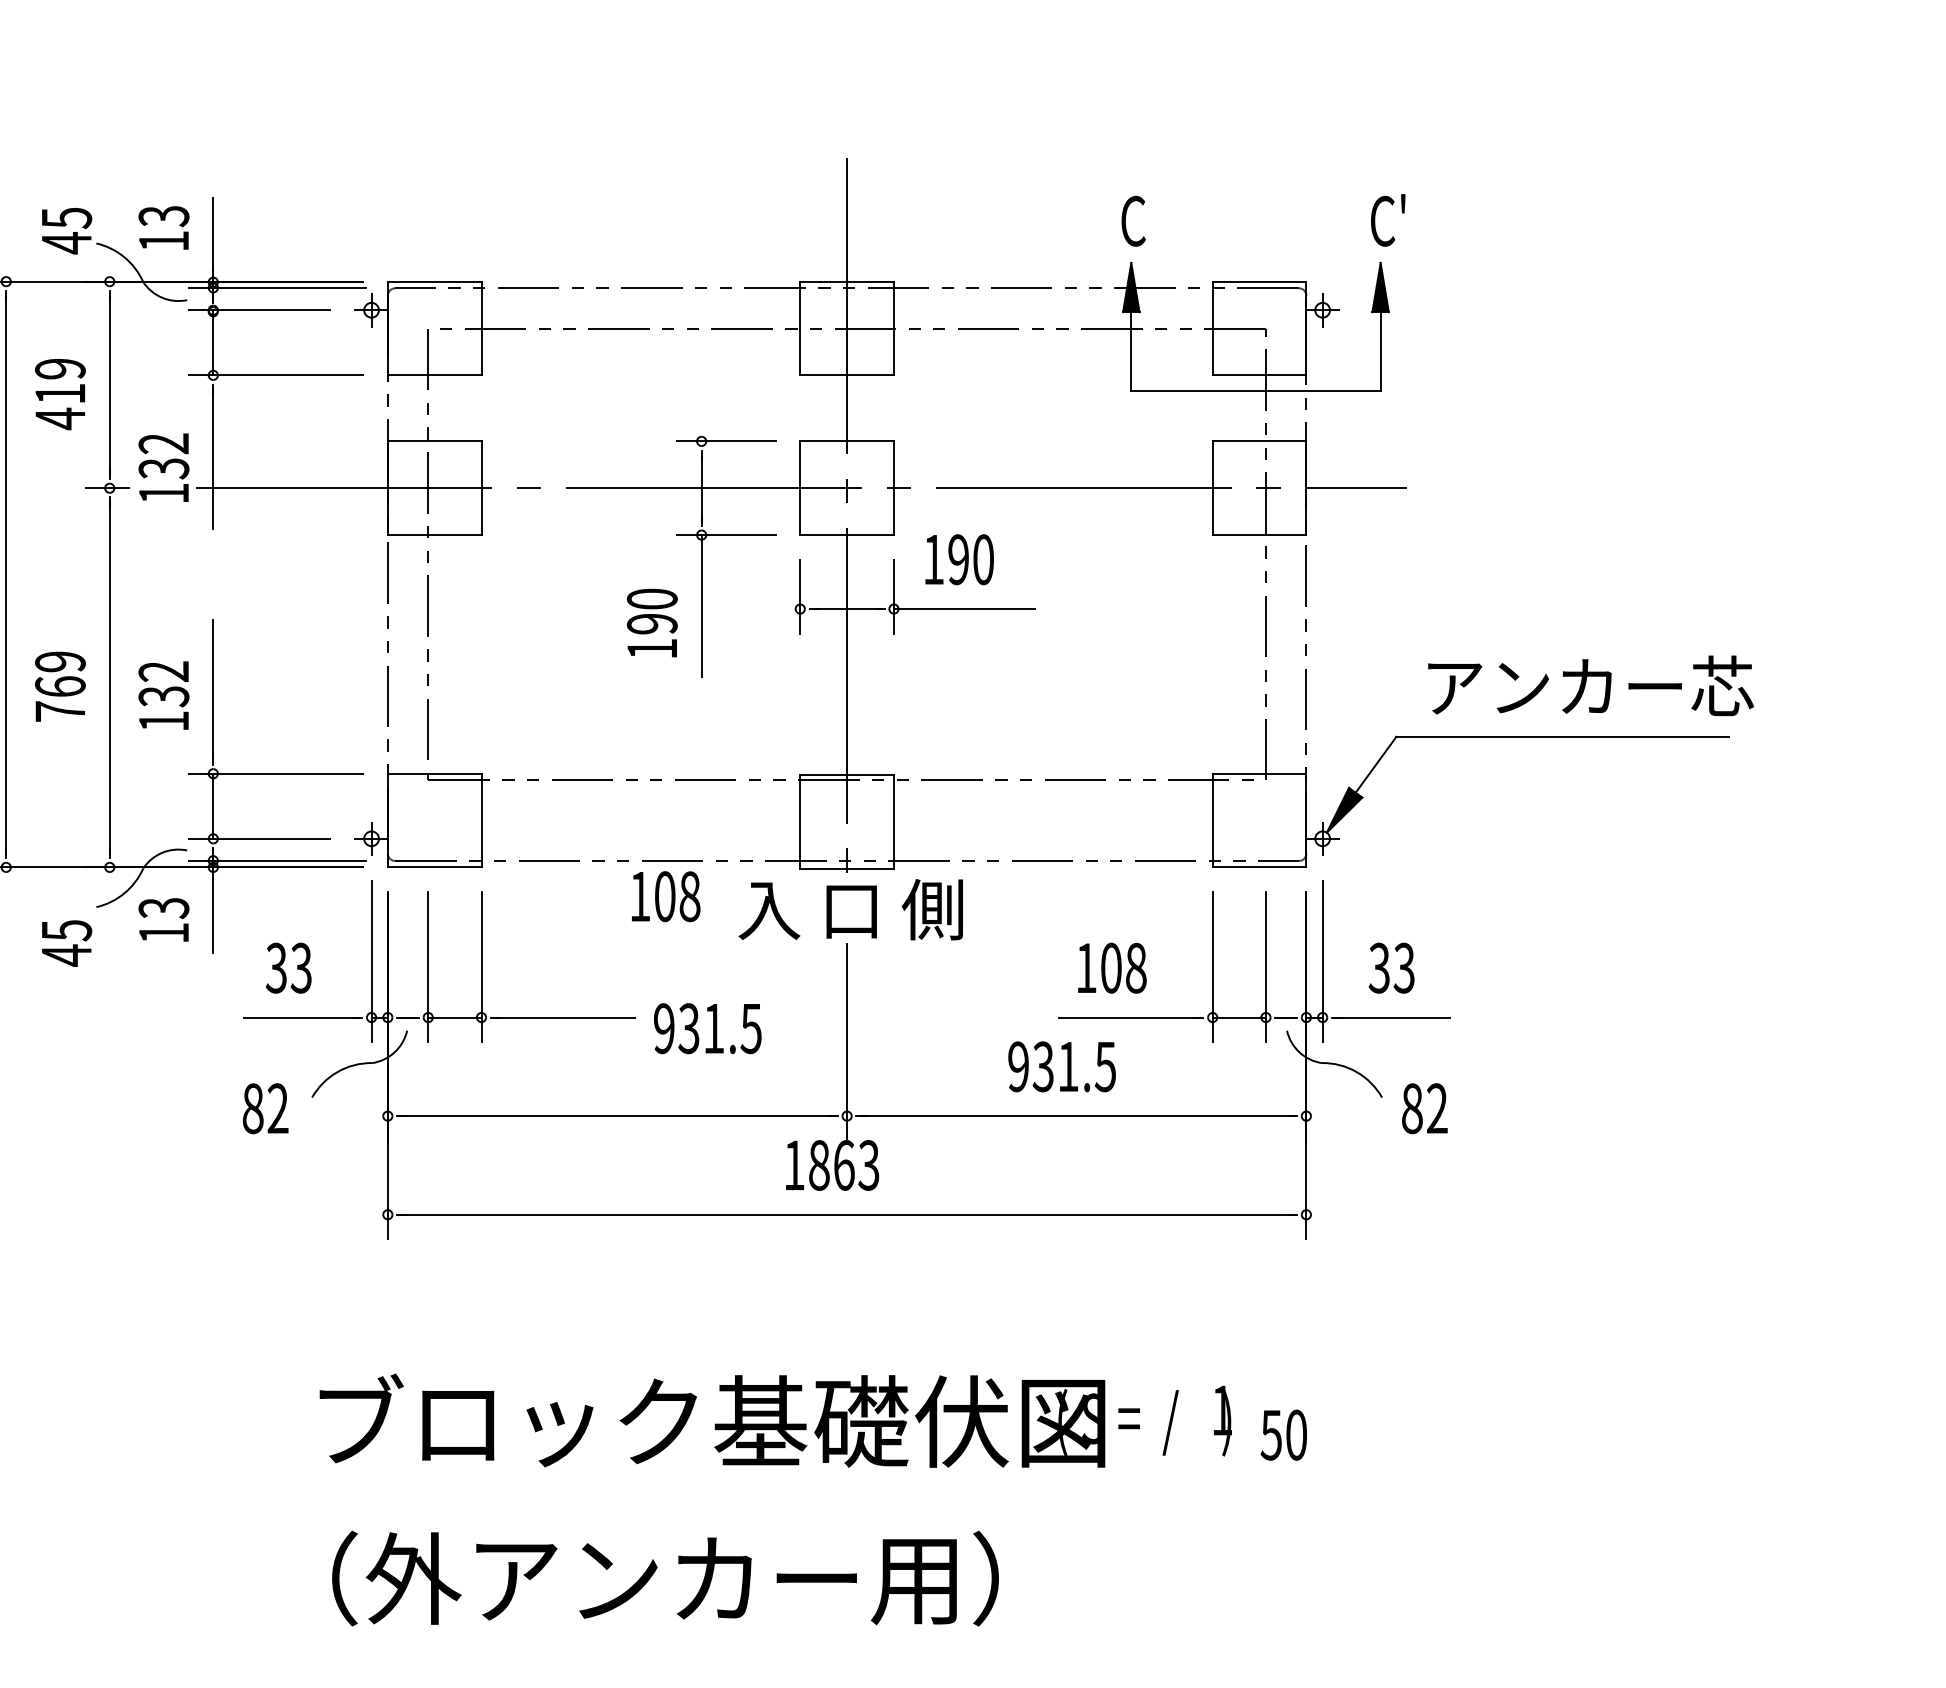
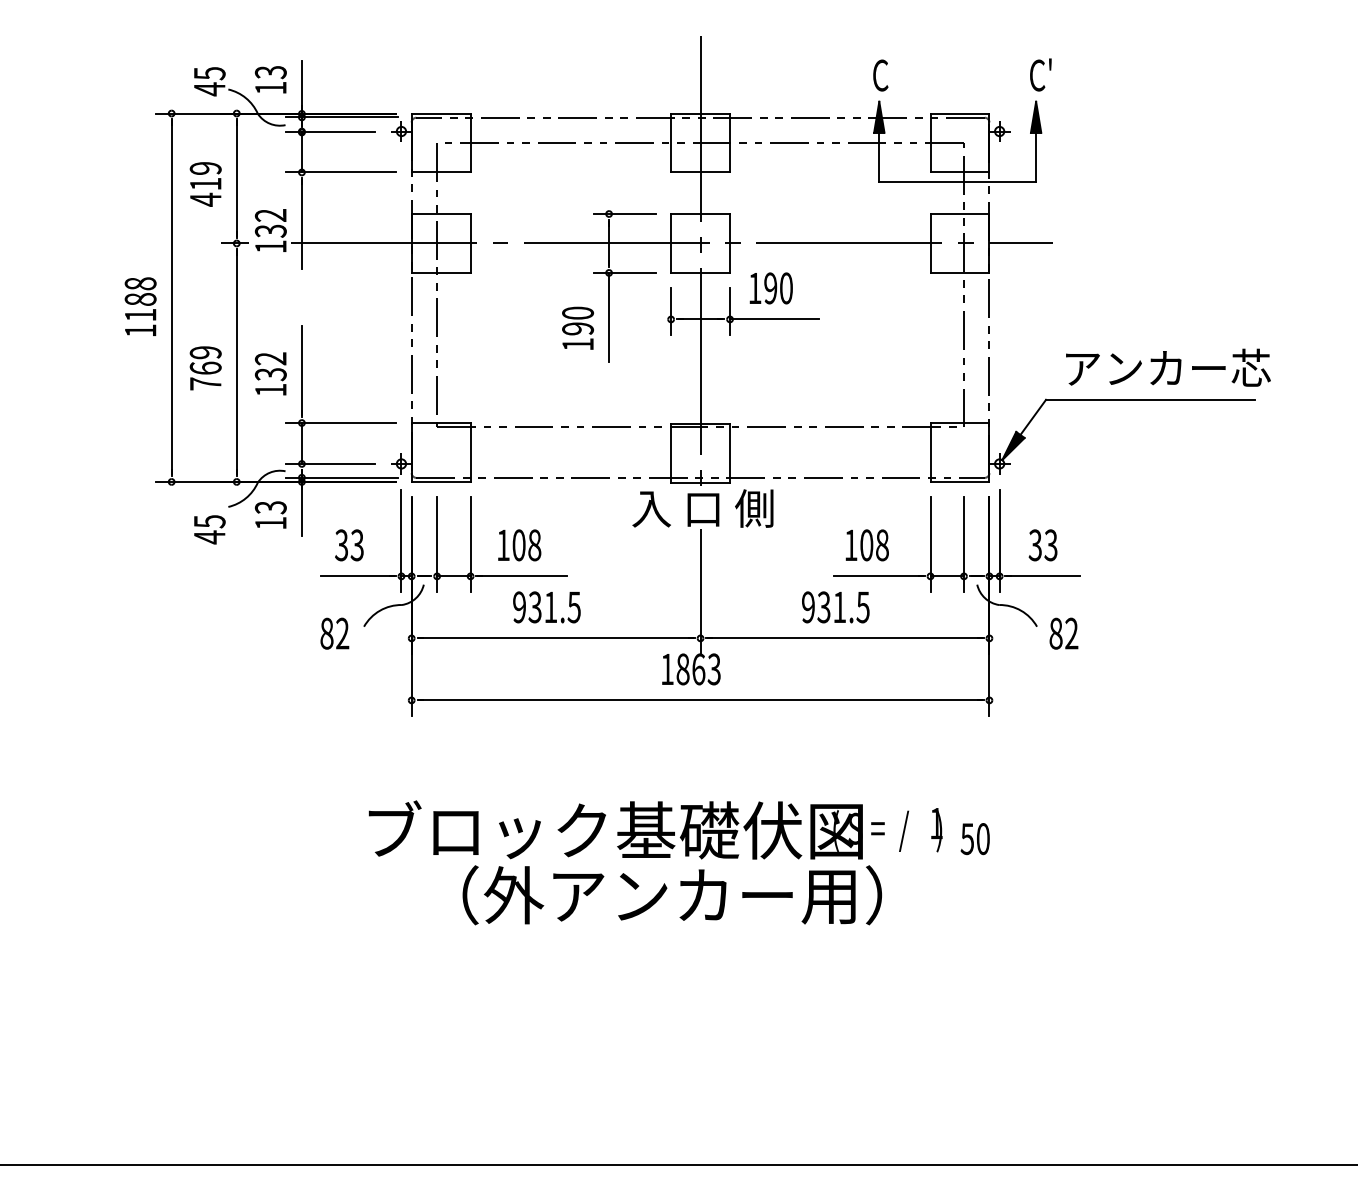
text: (665, 896) -> (519, 545), moved
text: (707, 1028) -> (546, 607), moved
text: (664, 1578) -> (671, 895), moved

